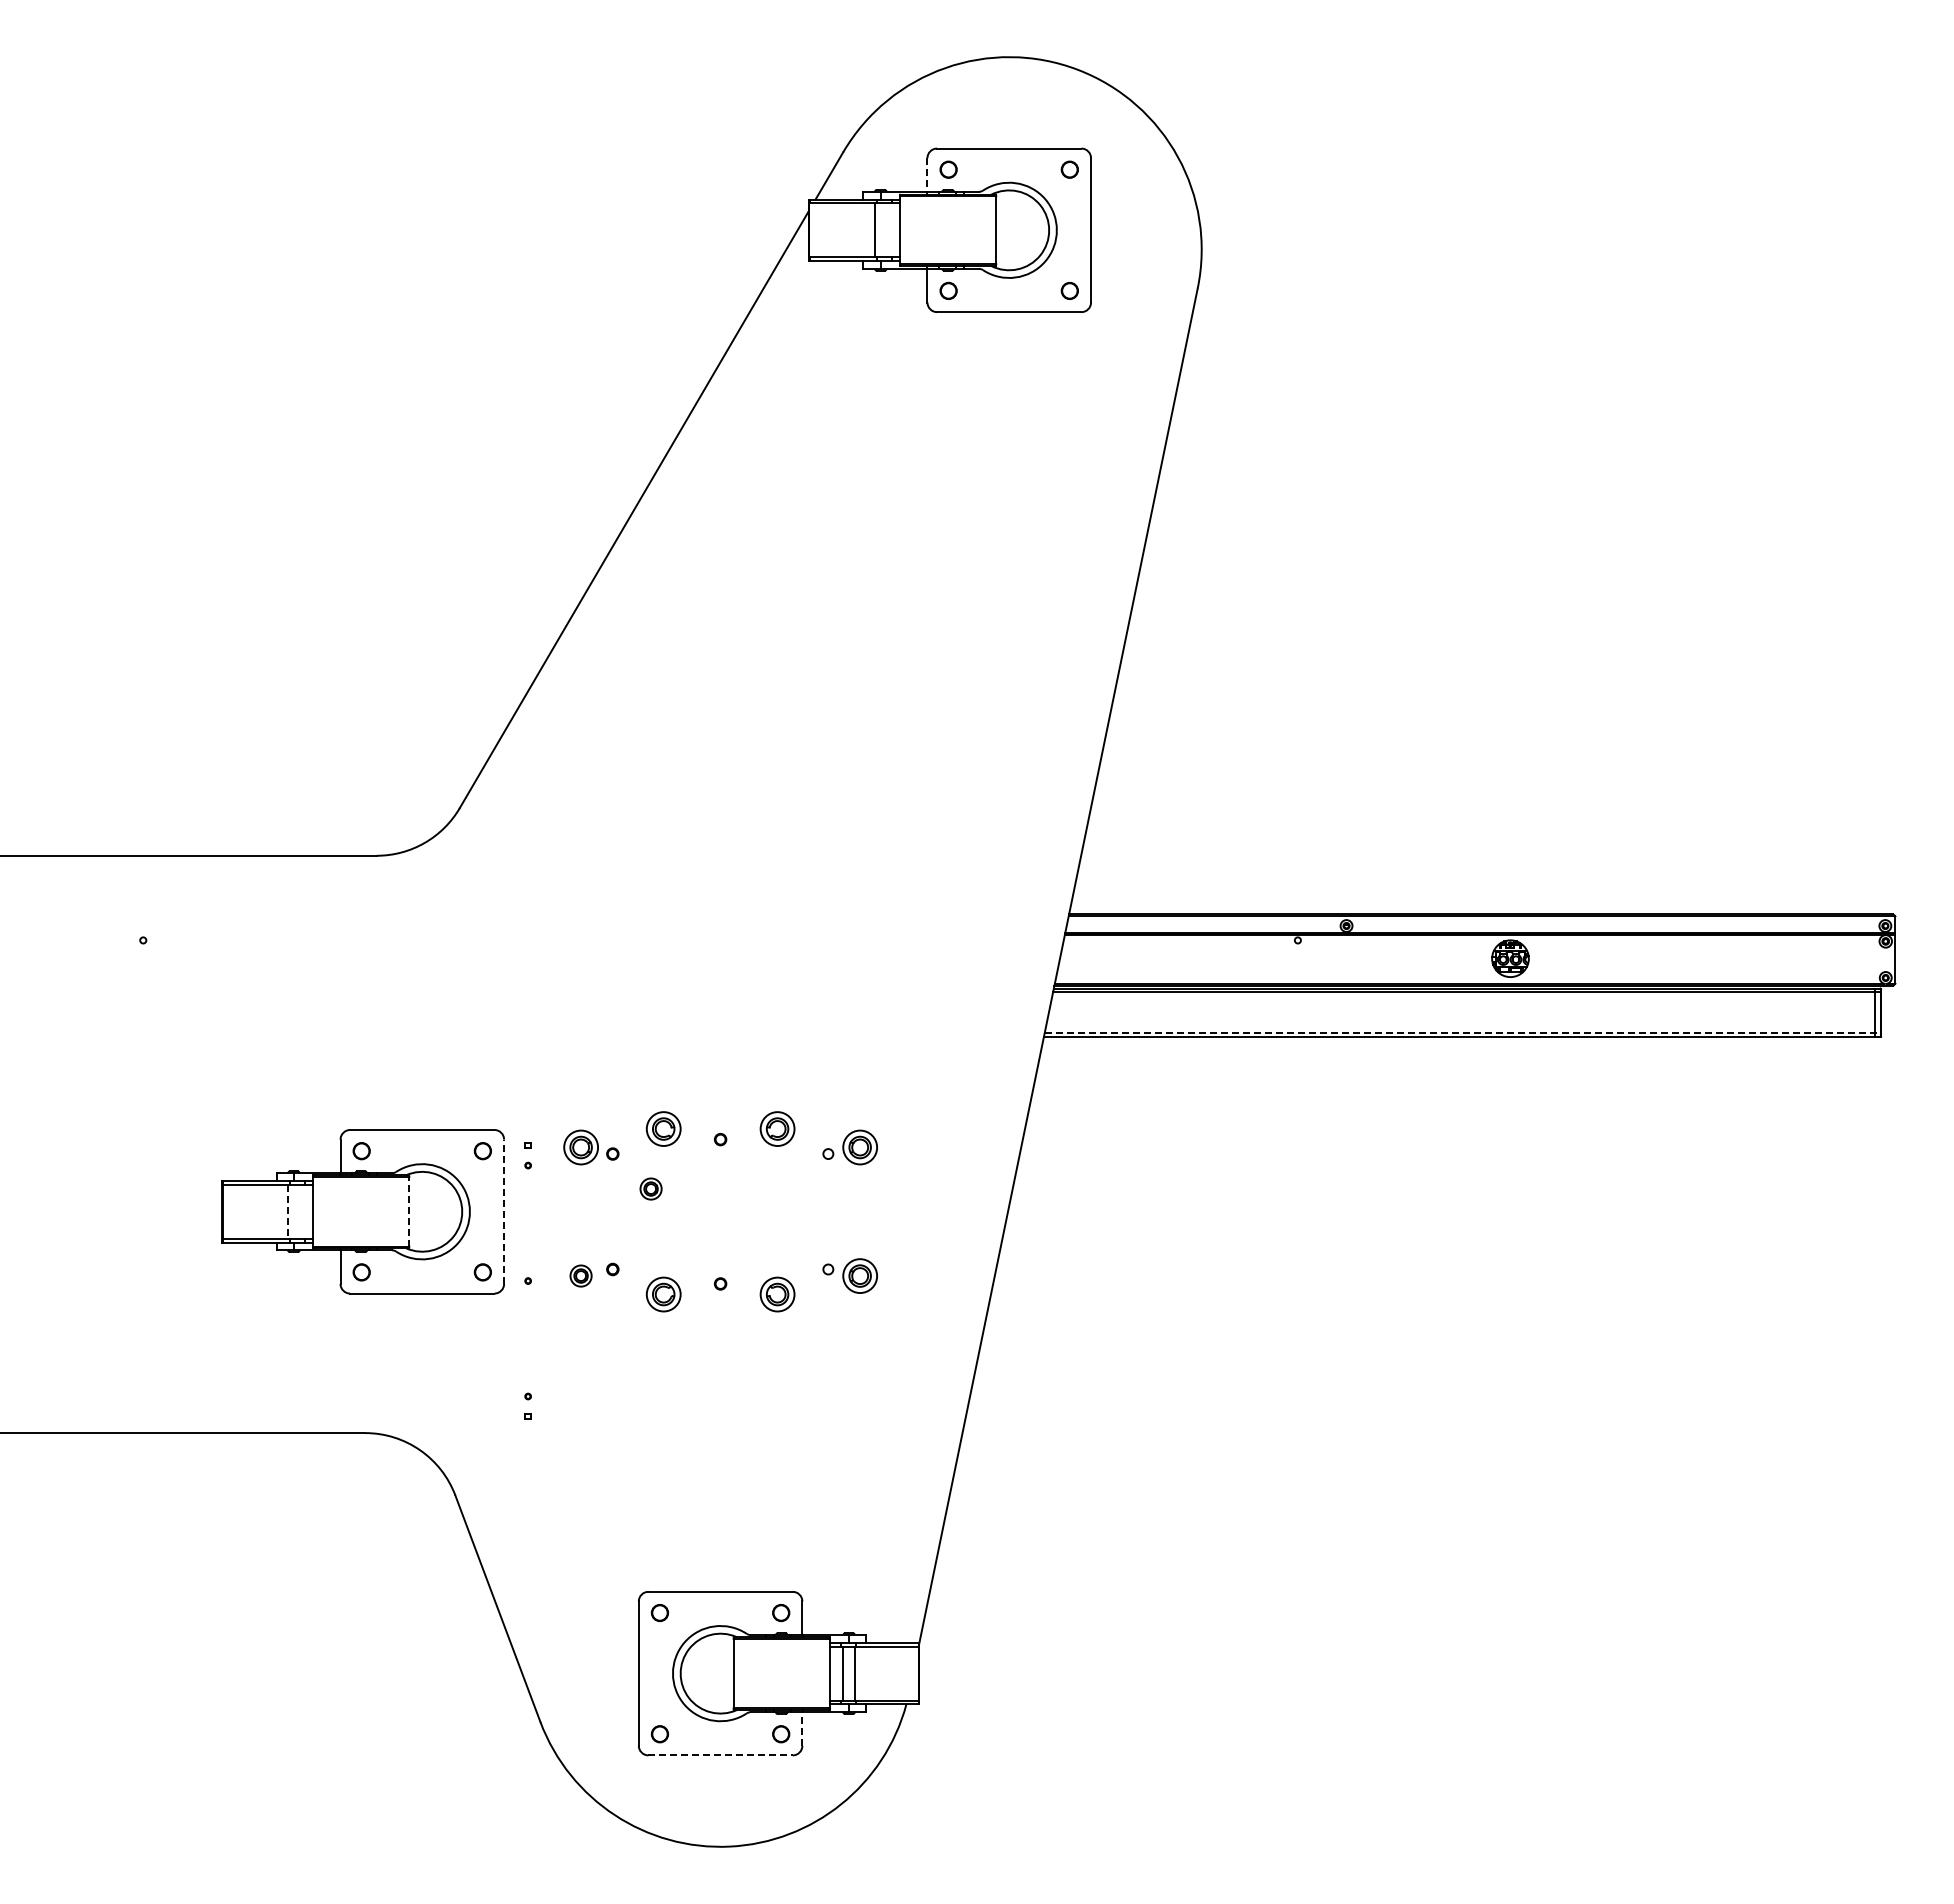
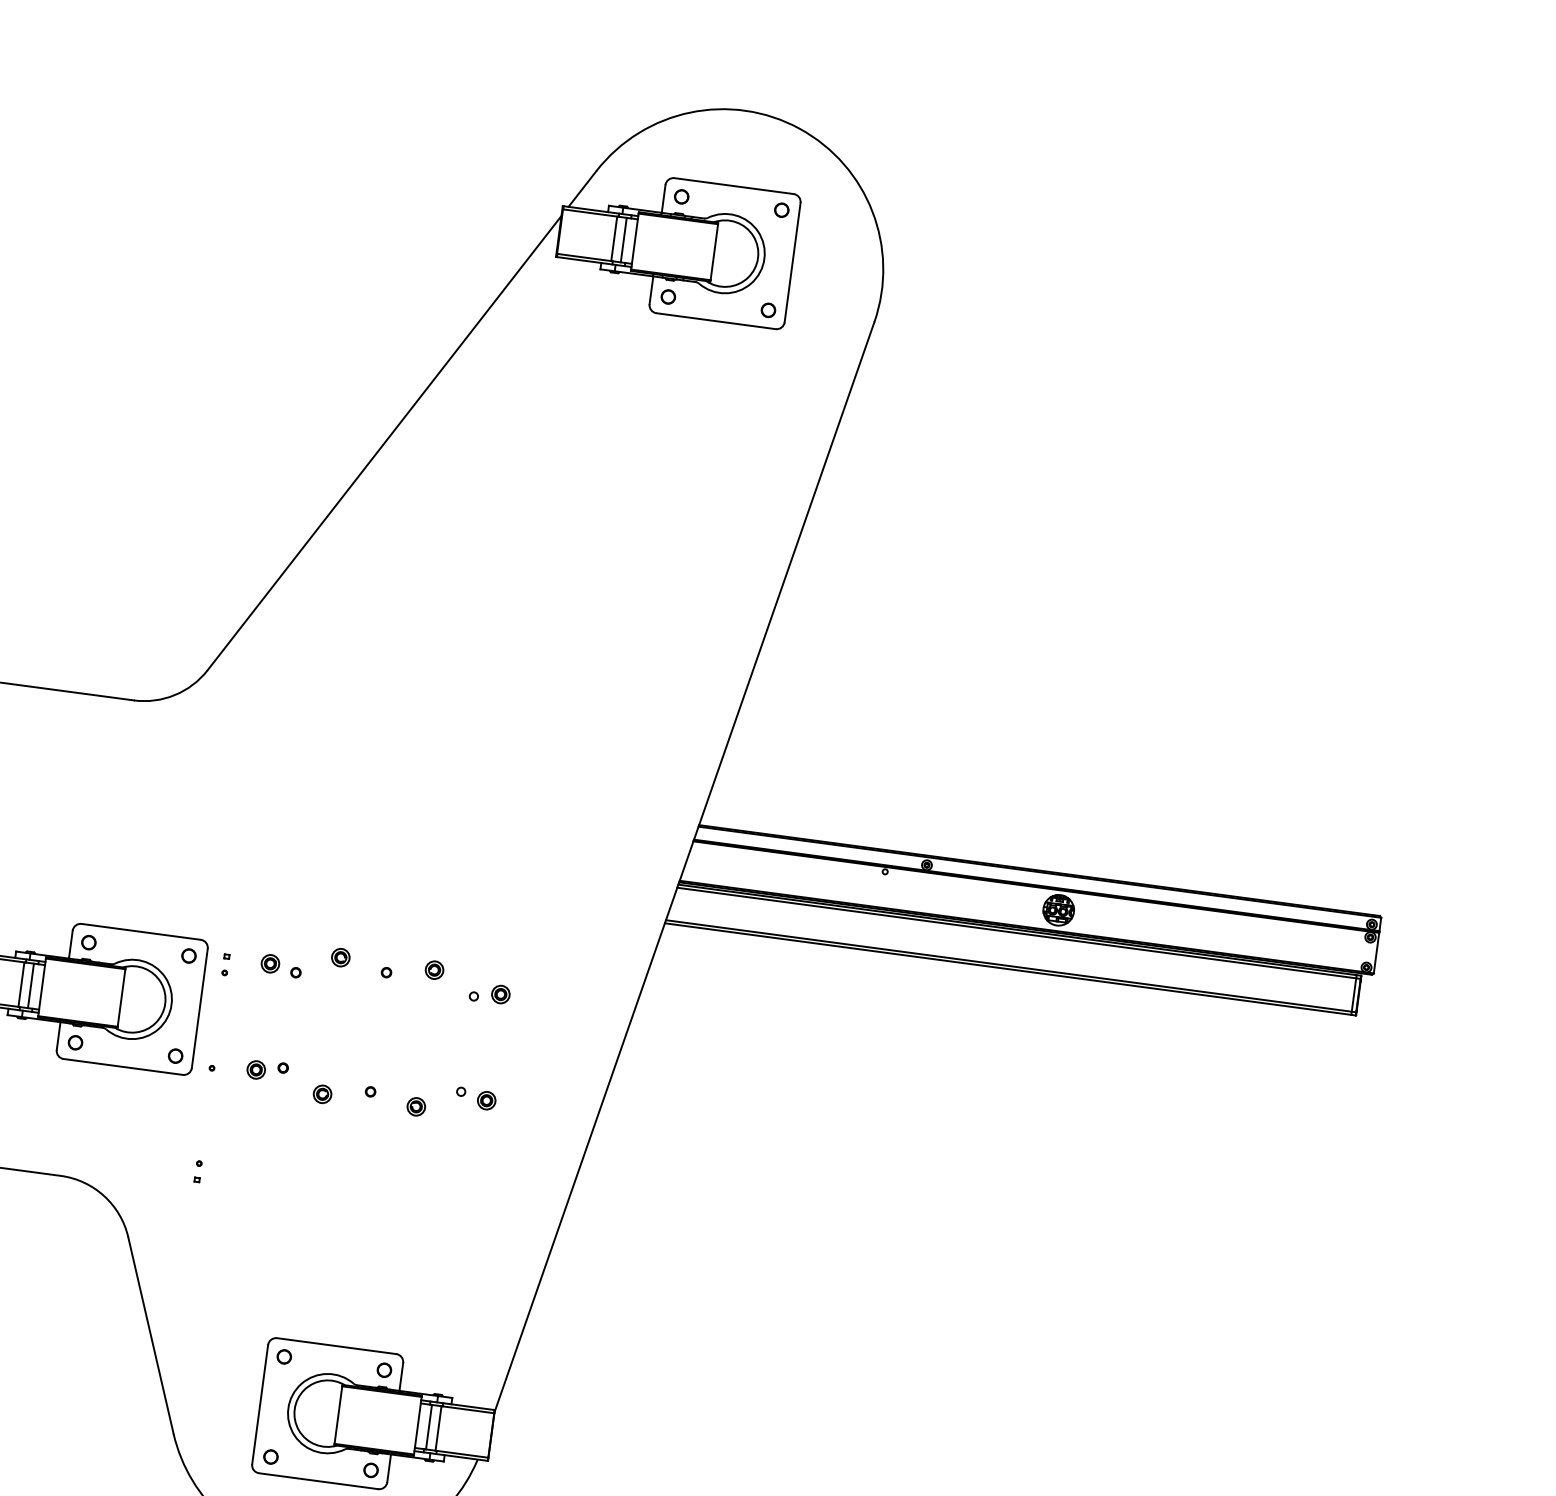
line: (927, 175) -> (663, 199), dashed -> solid
line: (886, 230) -> (623, 240), added
line: (1463, 1032) -> (1011, 966), dashed -> solid
part: (663, 1128) -> (340, 957), size x0.62
part: (776, 1128) -> (433, 969), size x0.62
part: (580, 1147) -> (269, 963), size x0.62
part: (859, 1147) -> (500, 994), size x0.62
part: (650, 1188) -> (323, 1005), removed
line: (288, 1211) -> (21, 984), dashed -> solid
line: (299, 1211) -> (30, 985), added
line: (409, 1211) -> (121, 997), dashed -> solid
line: (504, 1211) -> (200, 1008), dashed -> solid
part: (859, 1275) -> (486, 1100), size x0.62
part: (663, 1294) -> (322, 1094), size x0.62
part: (776, 1294) -> (415, 1106), size x0.62
line: (802, 1728) -> (389, 1468), dashed -> solid
line: (721, 1755) -> (319, 1481), dashed -> solid

